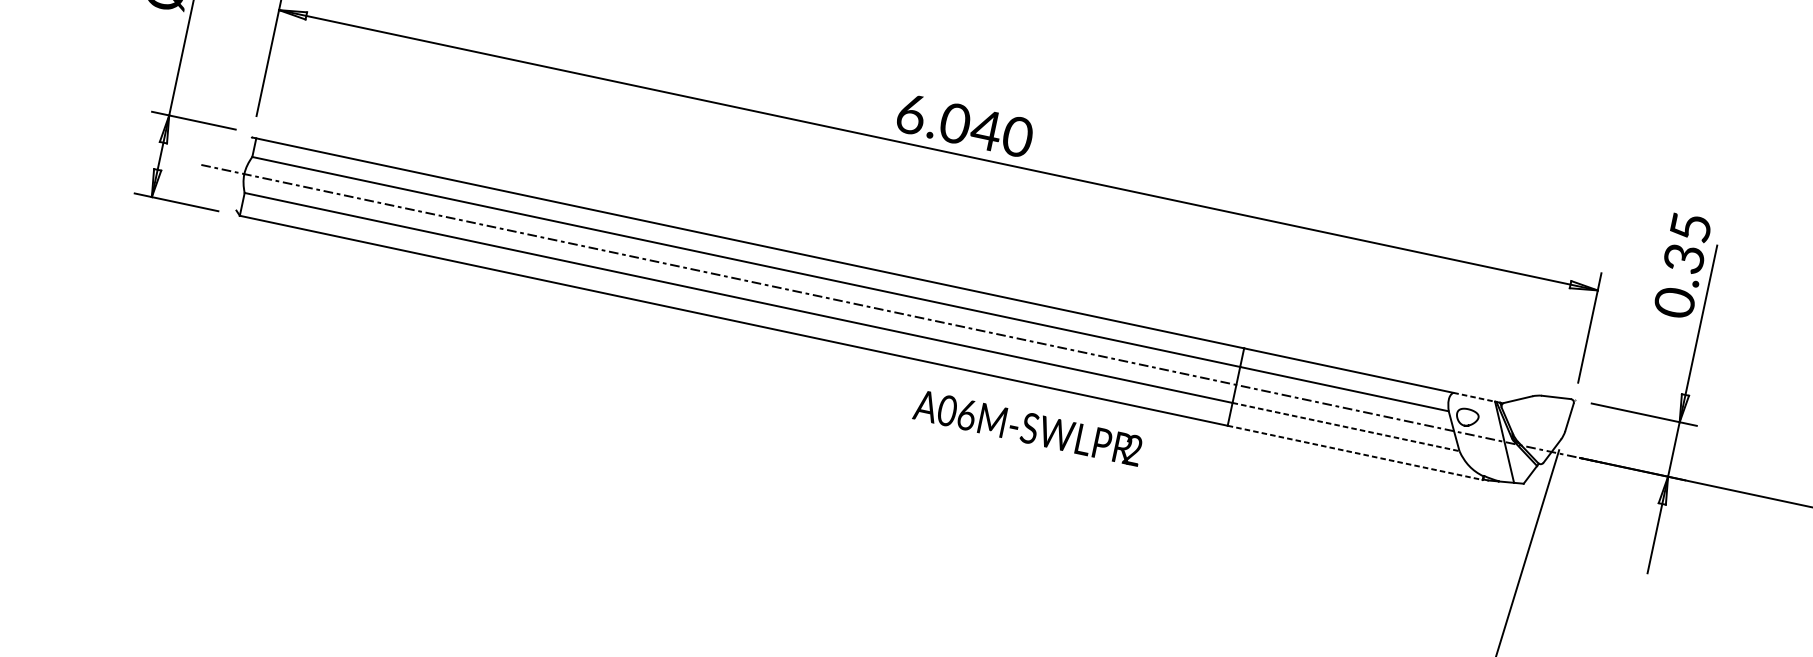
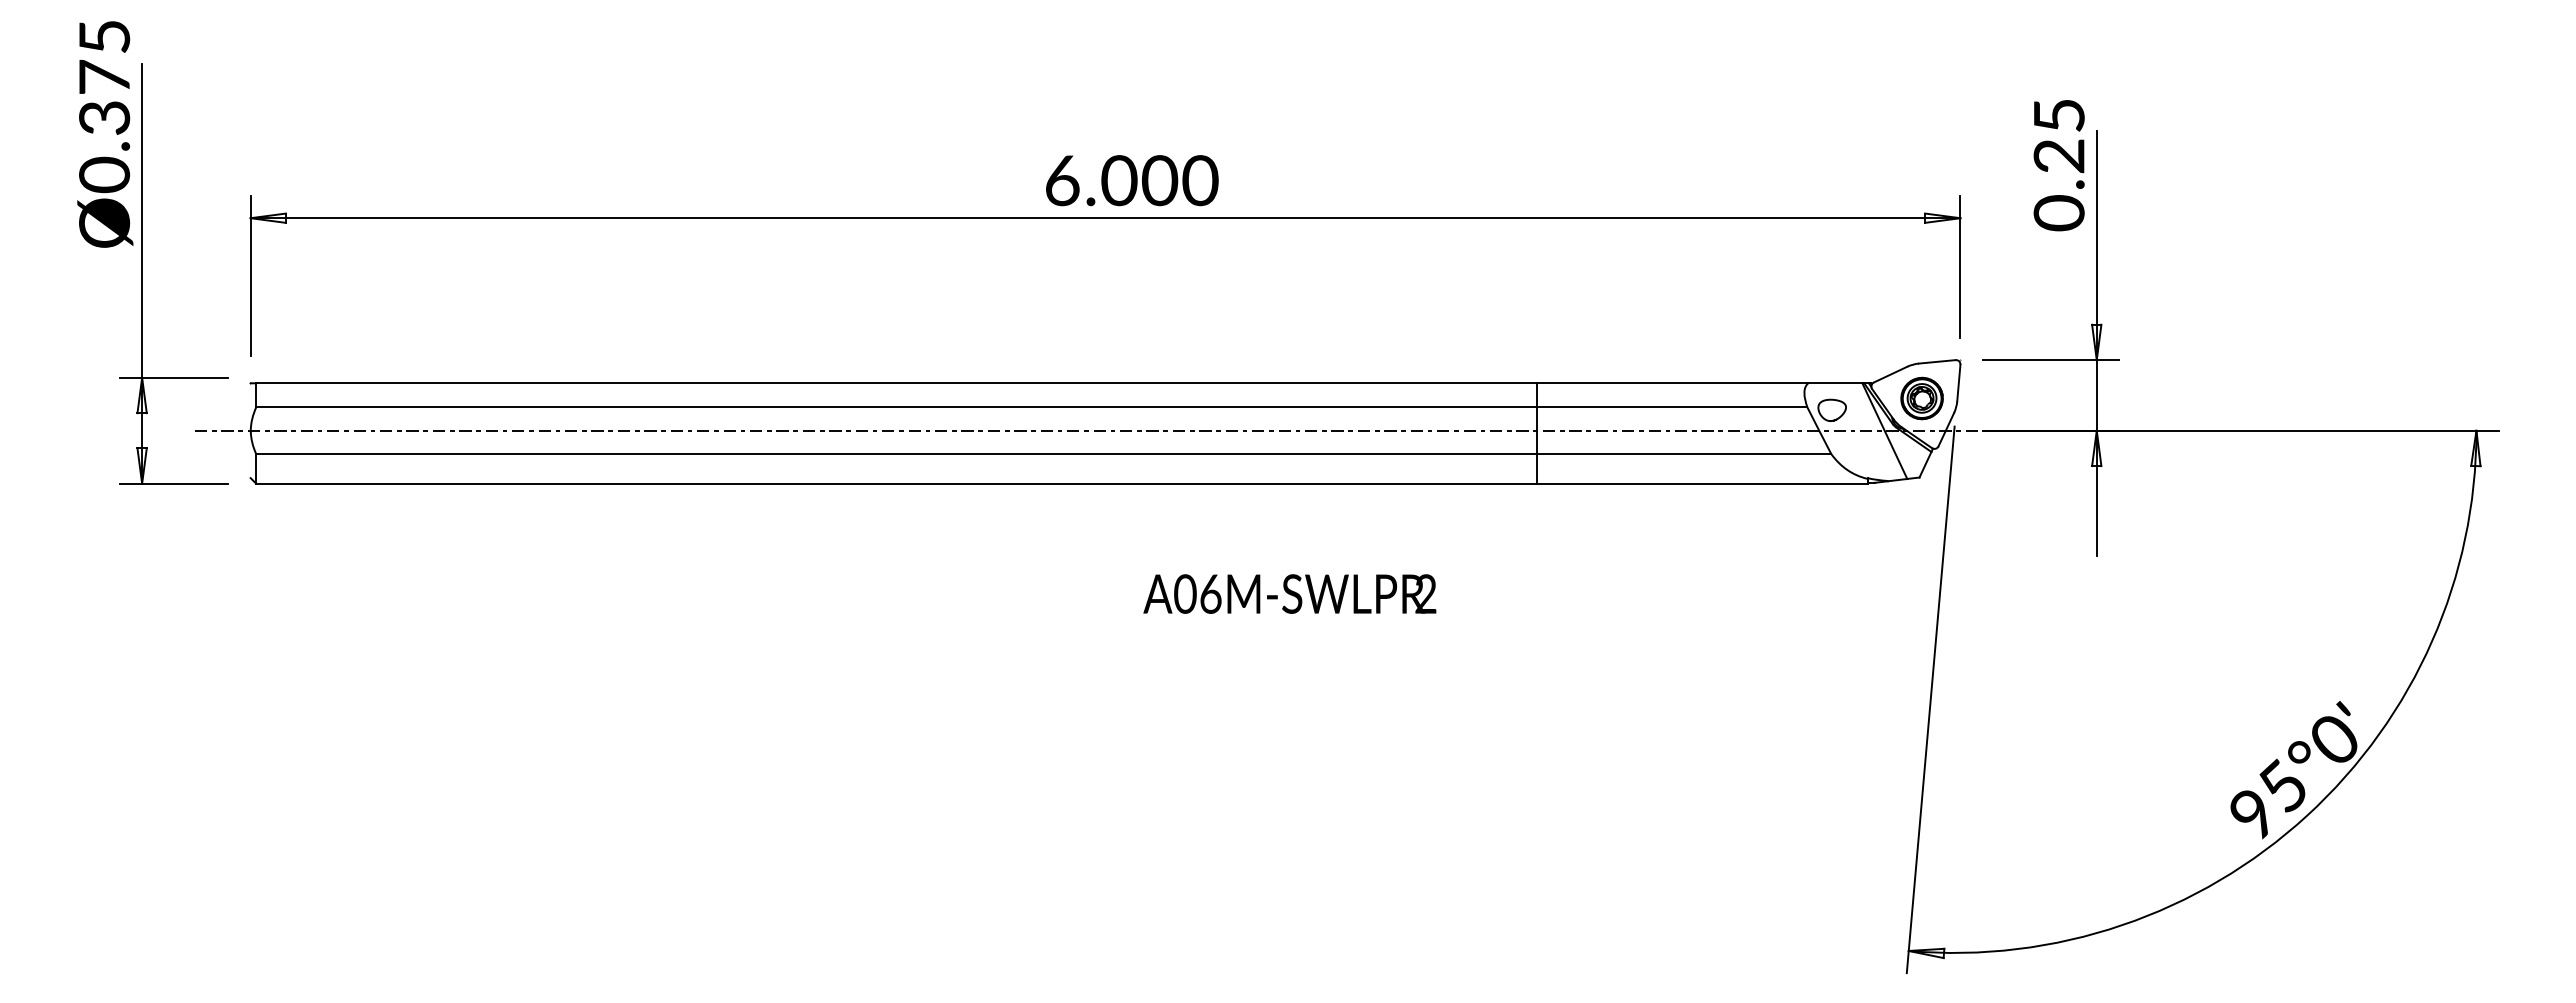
text: (986, 130) -> (1159, 180), 6.040 -> 6.000
text: (1684, 259) -> (2059, 156), 0.35 -> 0.25
line: (1474, 397) -> (1835, 383), dashed -> solid
part: (1538, 423) -> (1921, 398), added
text: (1027, 427) -> (1289, 593), moved
line: (1346, 427) -> (1684, 454), dashed -> solid
line: (1355, 452) -> (1702, 483), dashed -> solid

